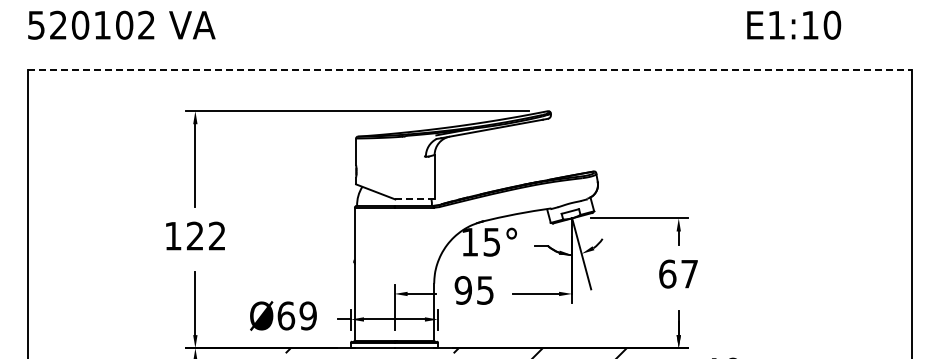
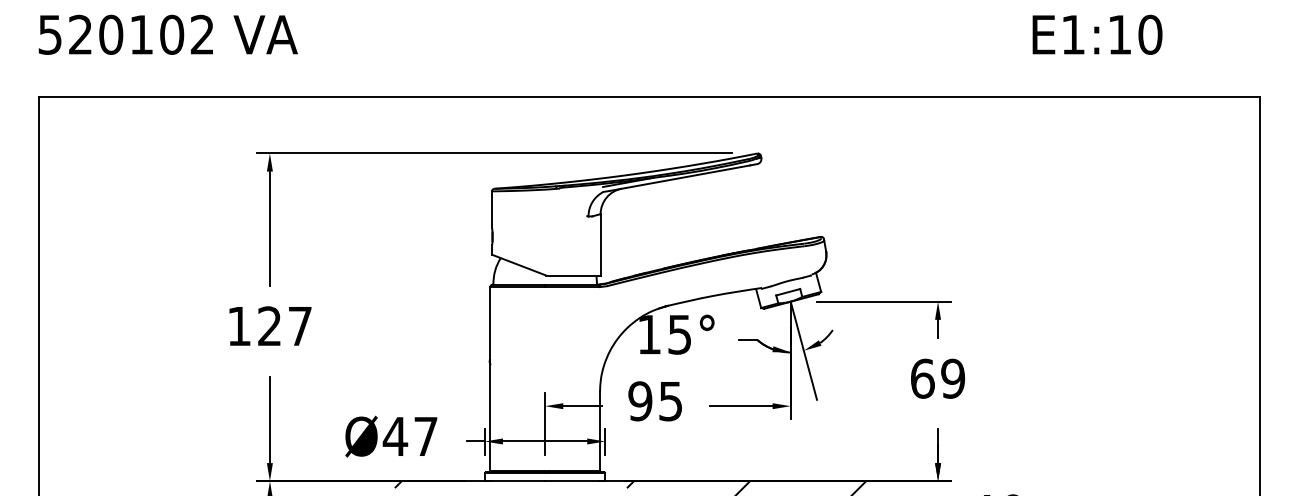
line: (470, 70) -> (650, 97), dashed -> solid
line: (415, 199) -> (574, 275), dashed -> solid
text: (217, 235) -> (300, 325), 122 -> 127
text: (689, 273) -> (952, 377), 67 -> 69
text: (296, 315) -> (409, 435), Ø69 -> Ø47

